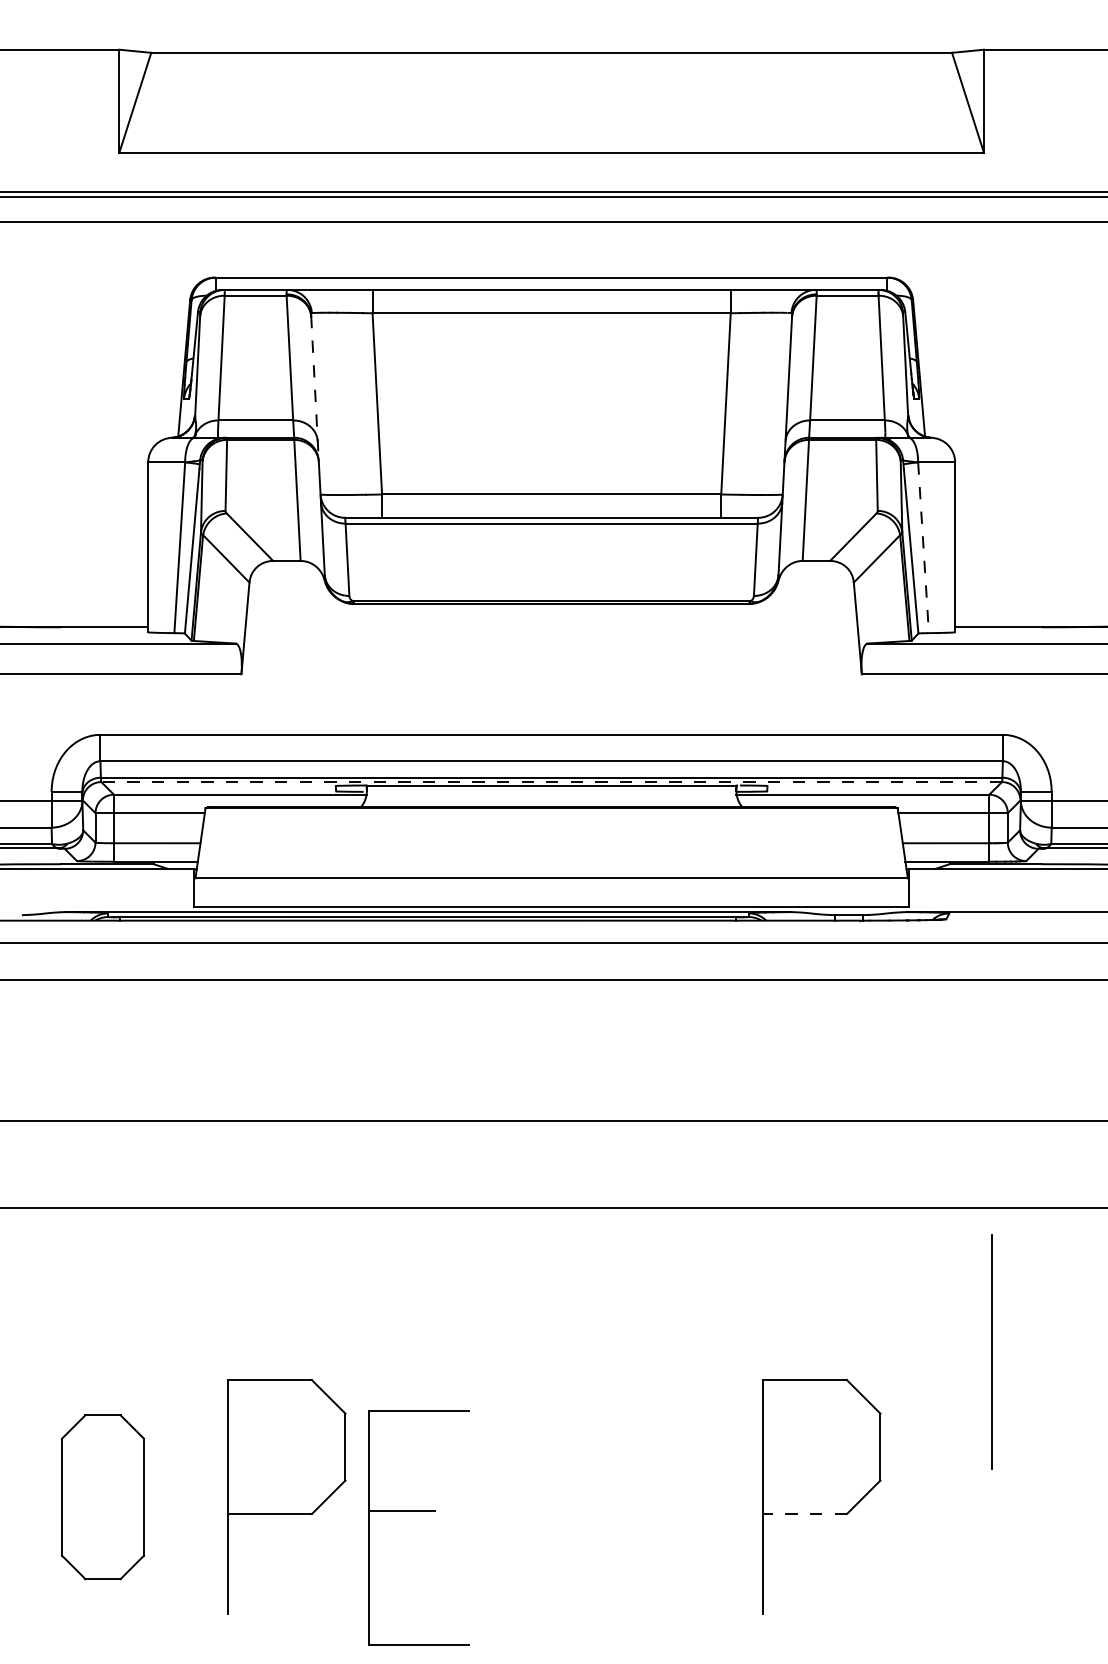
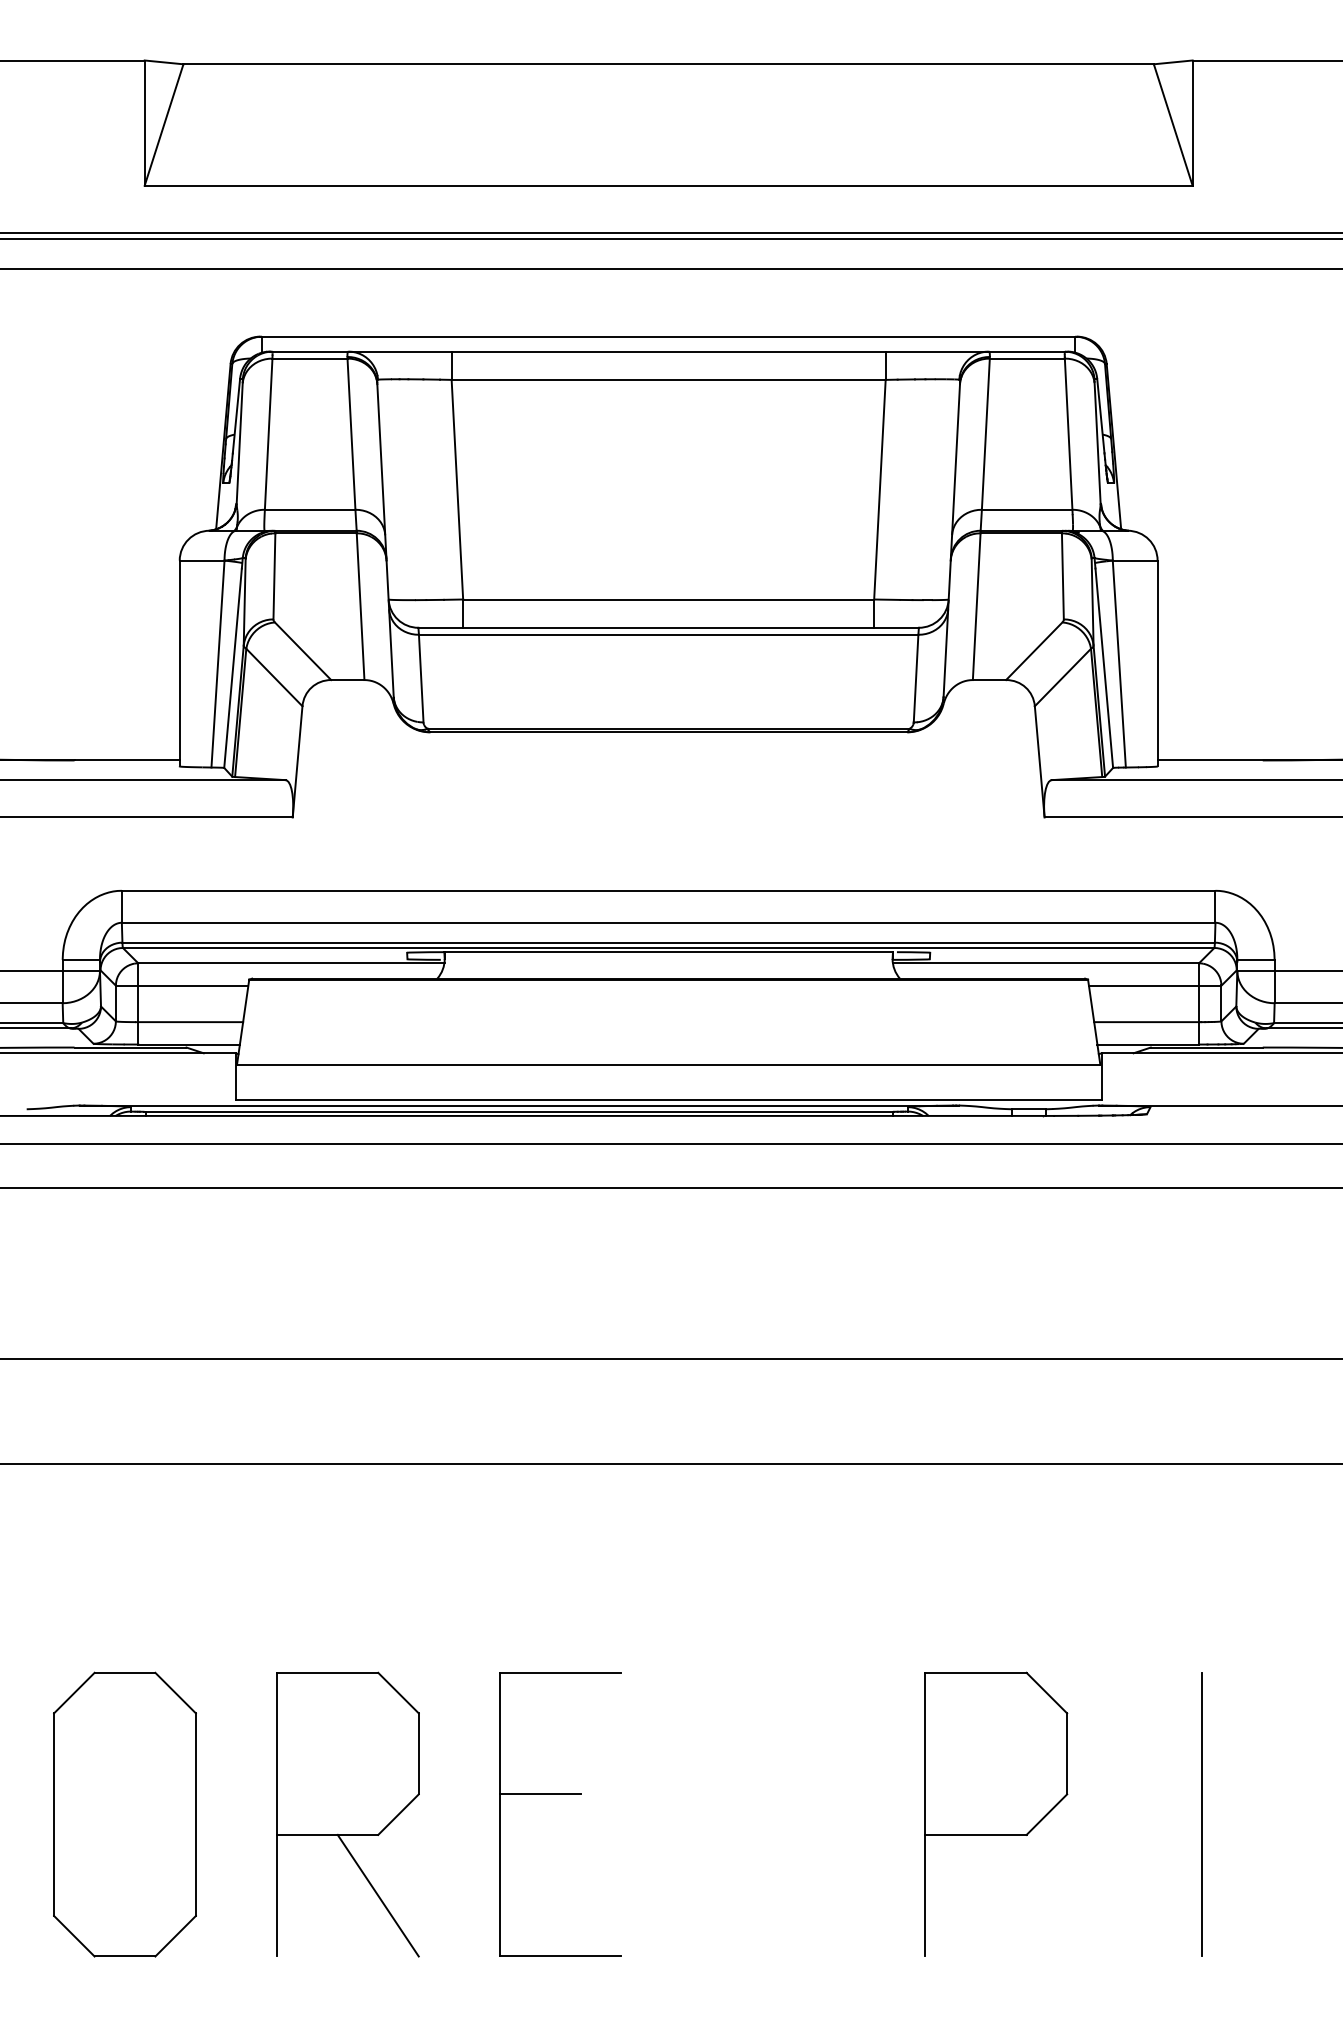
line: (314, 388) -> (381, 471), dashed -> solid
line: (923, 548) -> (1119, 664), dashed -> solid
line: (551, 781) -> (668, 947), dashed -> solid
line: (991, 1351) -> (1201, 1814), moved
part: (102, 1497) -> (124, 1814), size x1.43
part: (418, 1511) -> (560, 1794), moved
line: (804, 1513) -> (975, 1834), dashed -> solid
line: (311, 1563) -> (377, 1895), added

